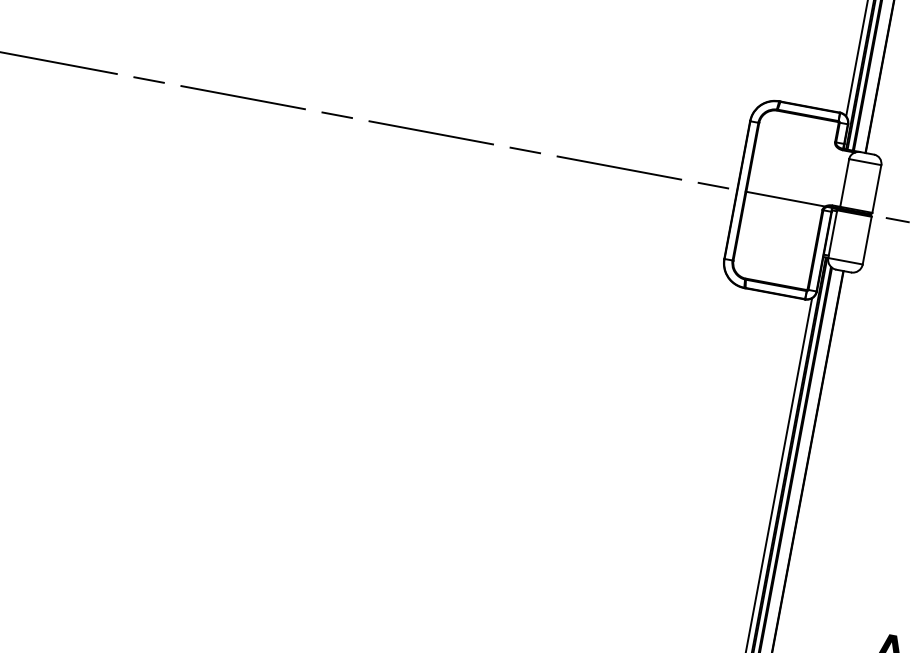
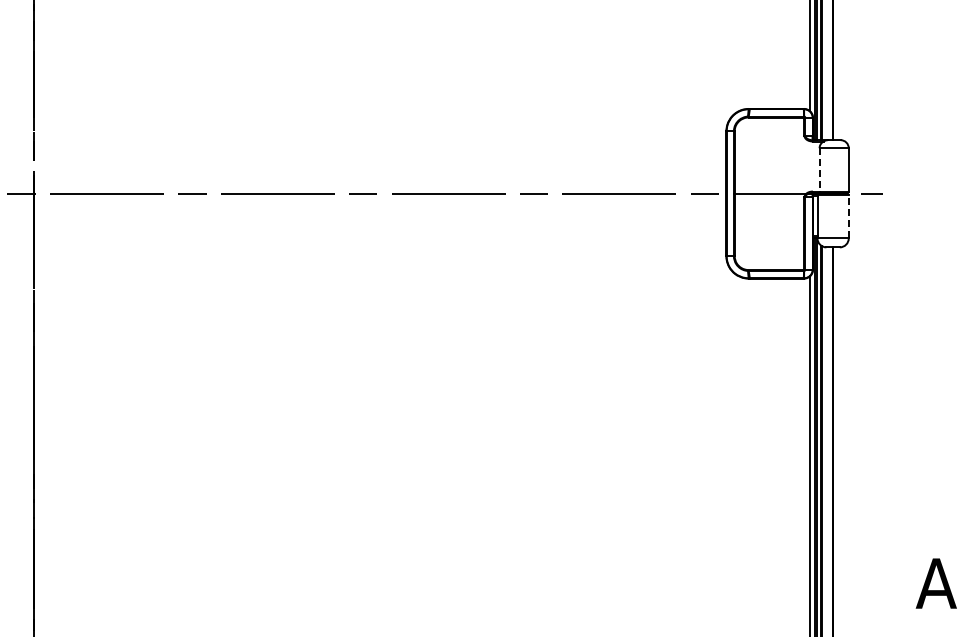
line: (844, 182) -> (819, 169), solid -> dashed
line: (866, 240) -> (848, 216), solid -> dashed

